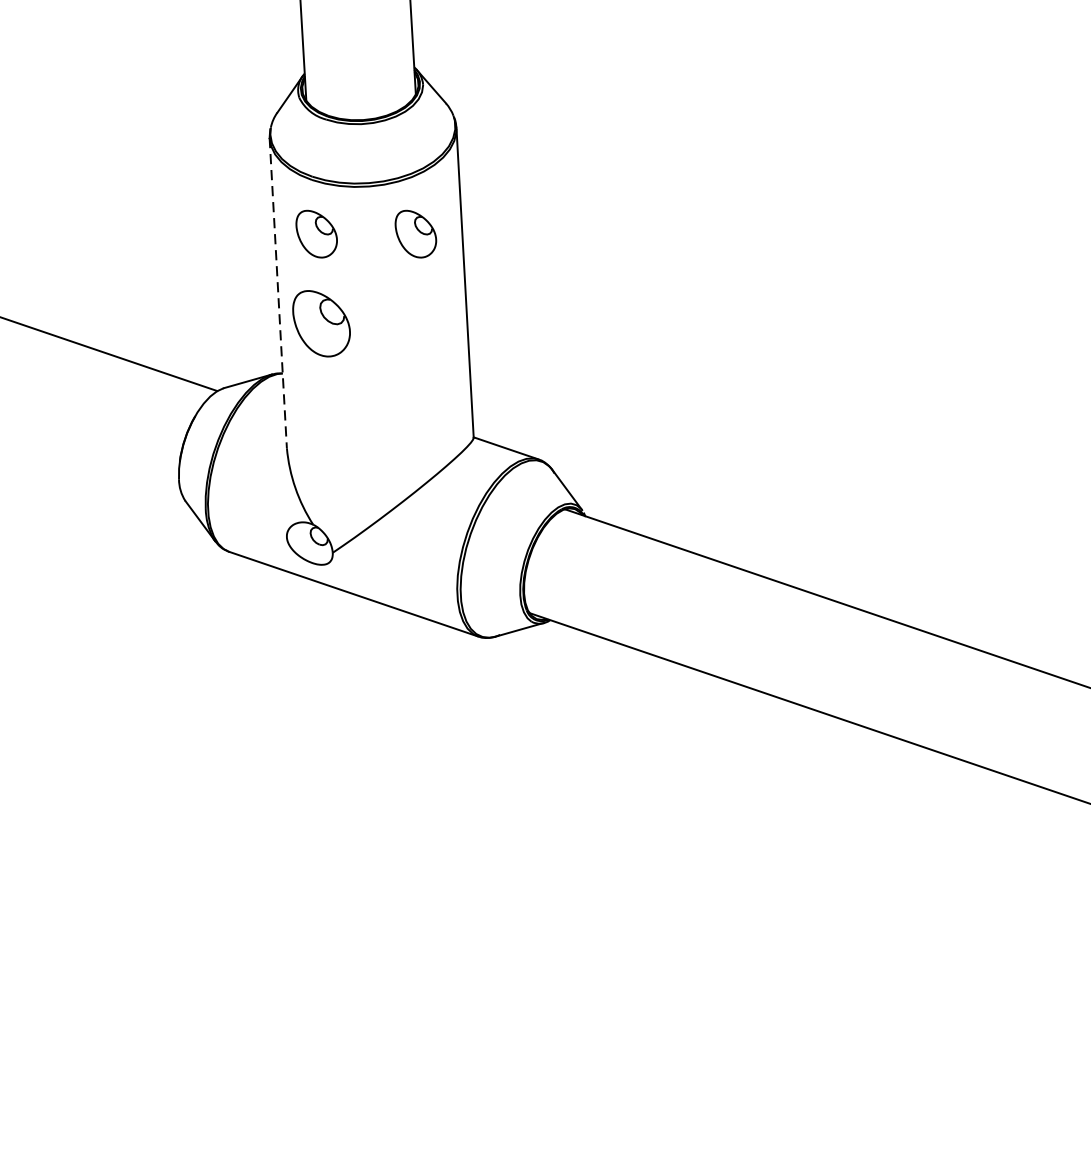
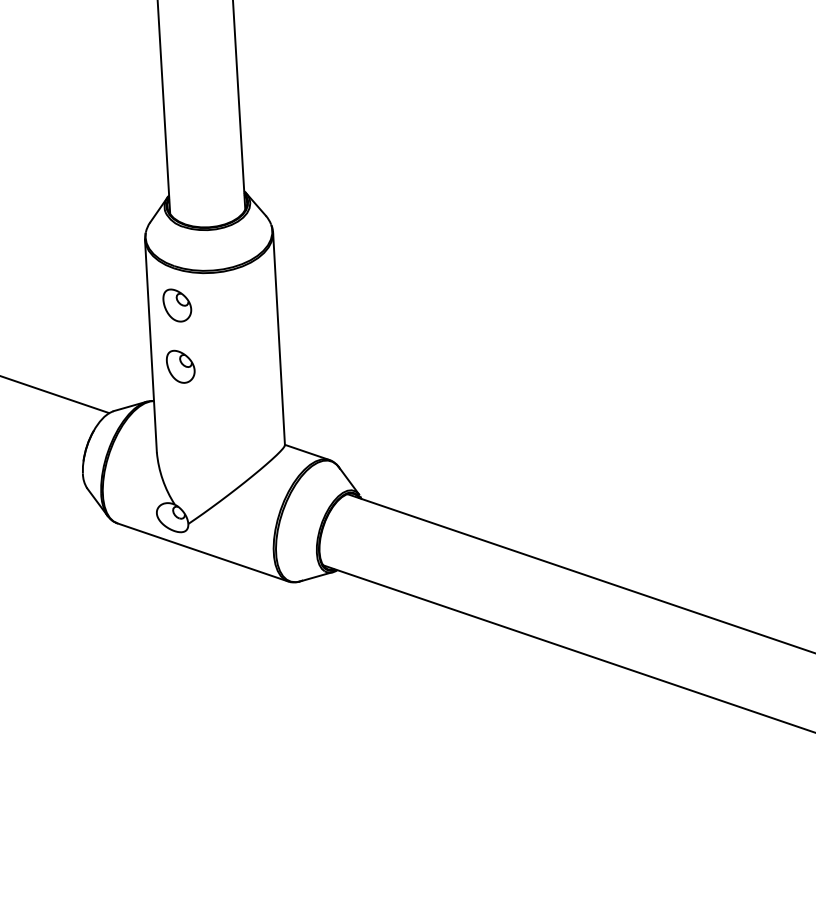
part: (416, 234) -> (245, 305), removed
line: (277, 292) -> (150, 345), dashed -> solid
part: (321, 323) -> (180, 366), size x0.71

